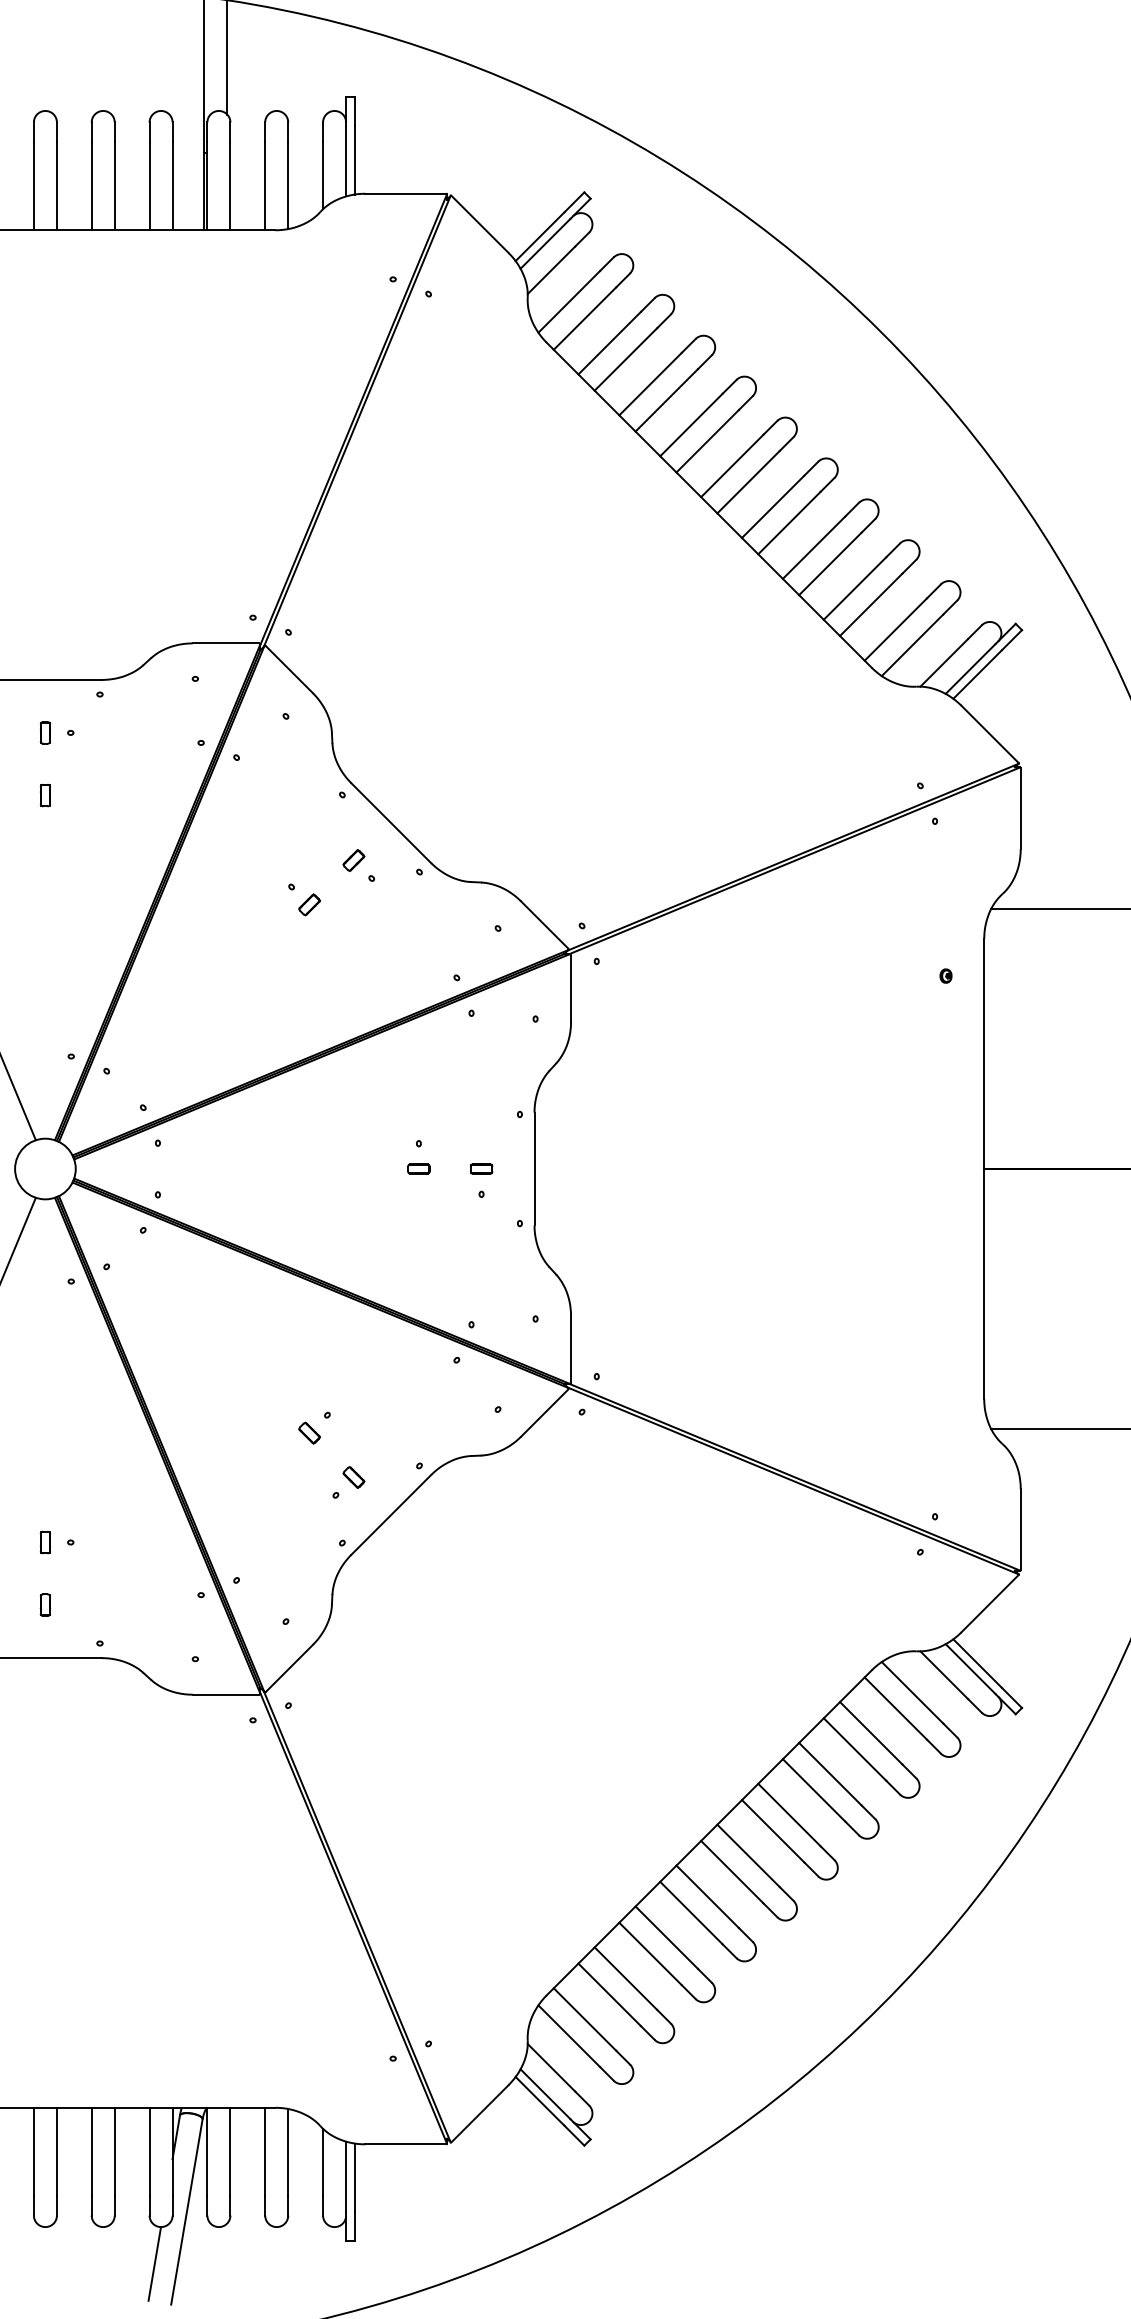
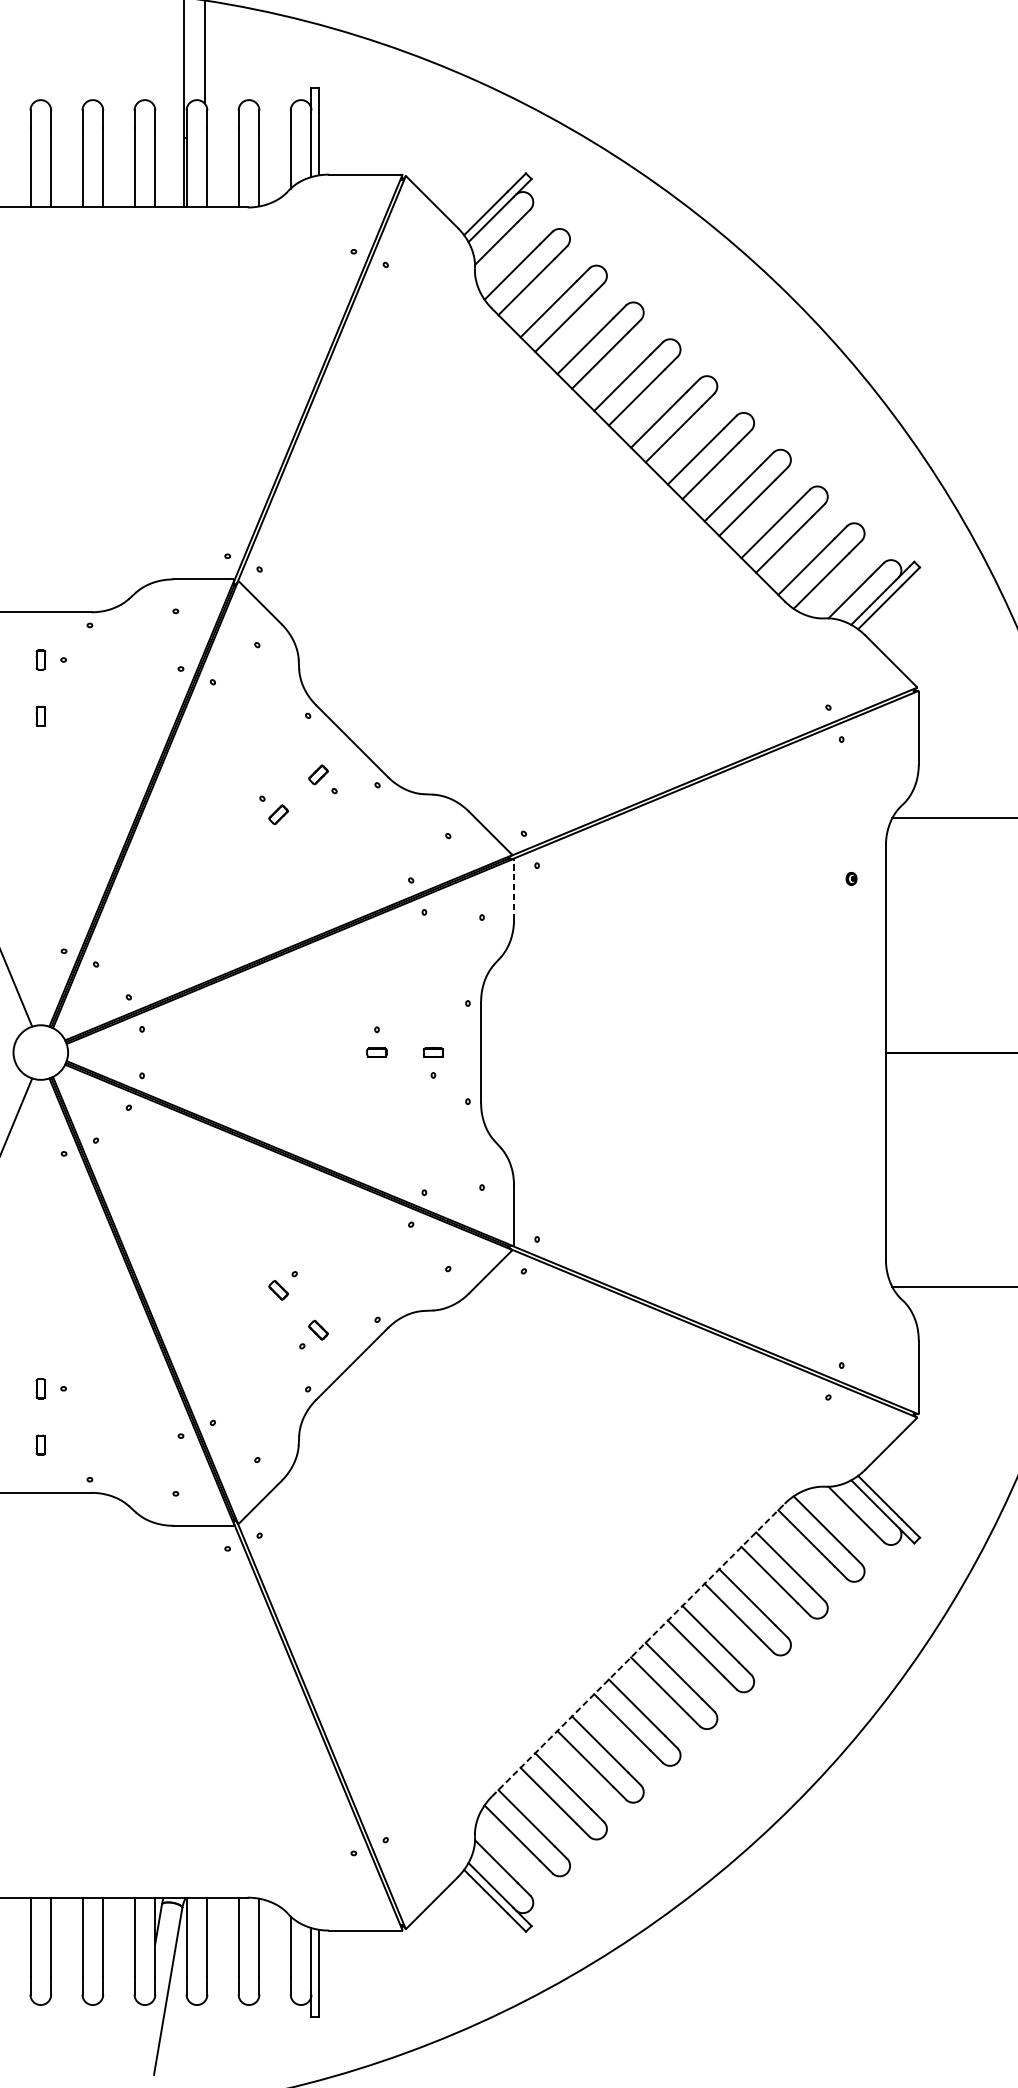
line: (571, 988) -> (514, 890), solid -> dashed
line: (709, 1832) -> (638, 1649), solid -> dashed
line: (154, 2263) -> (139, 2037), removed

